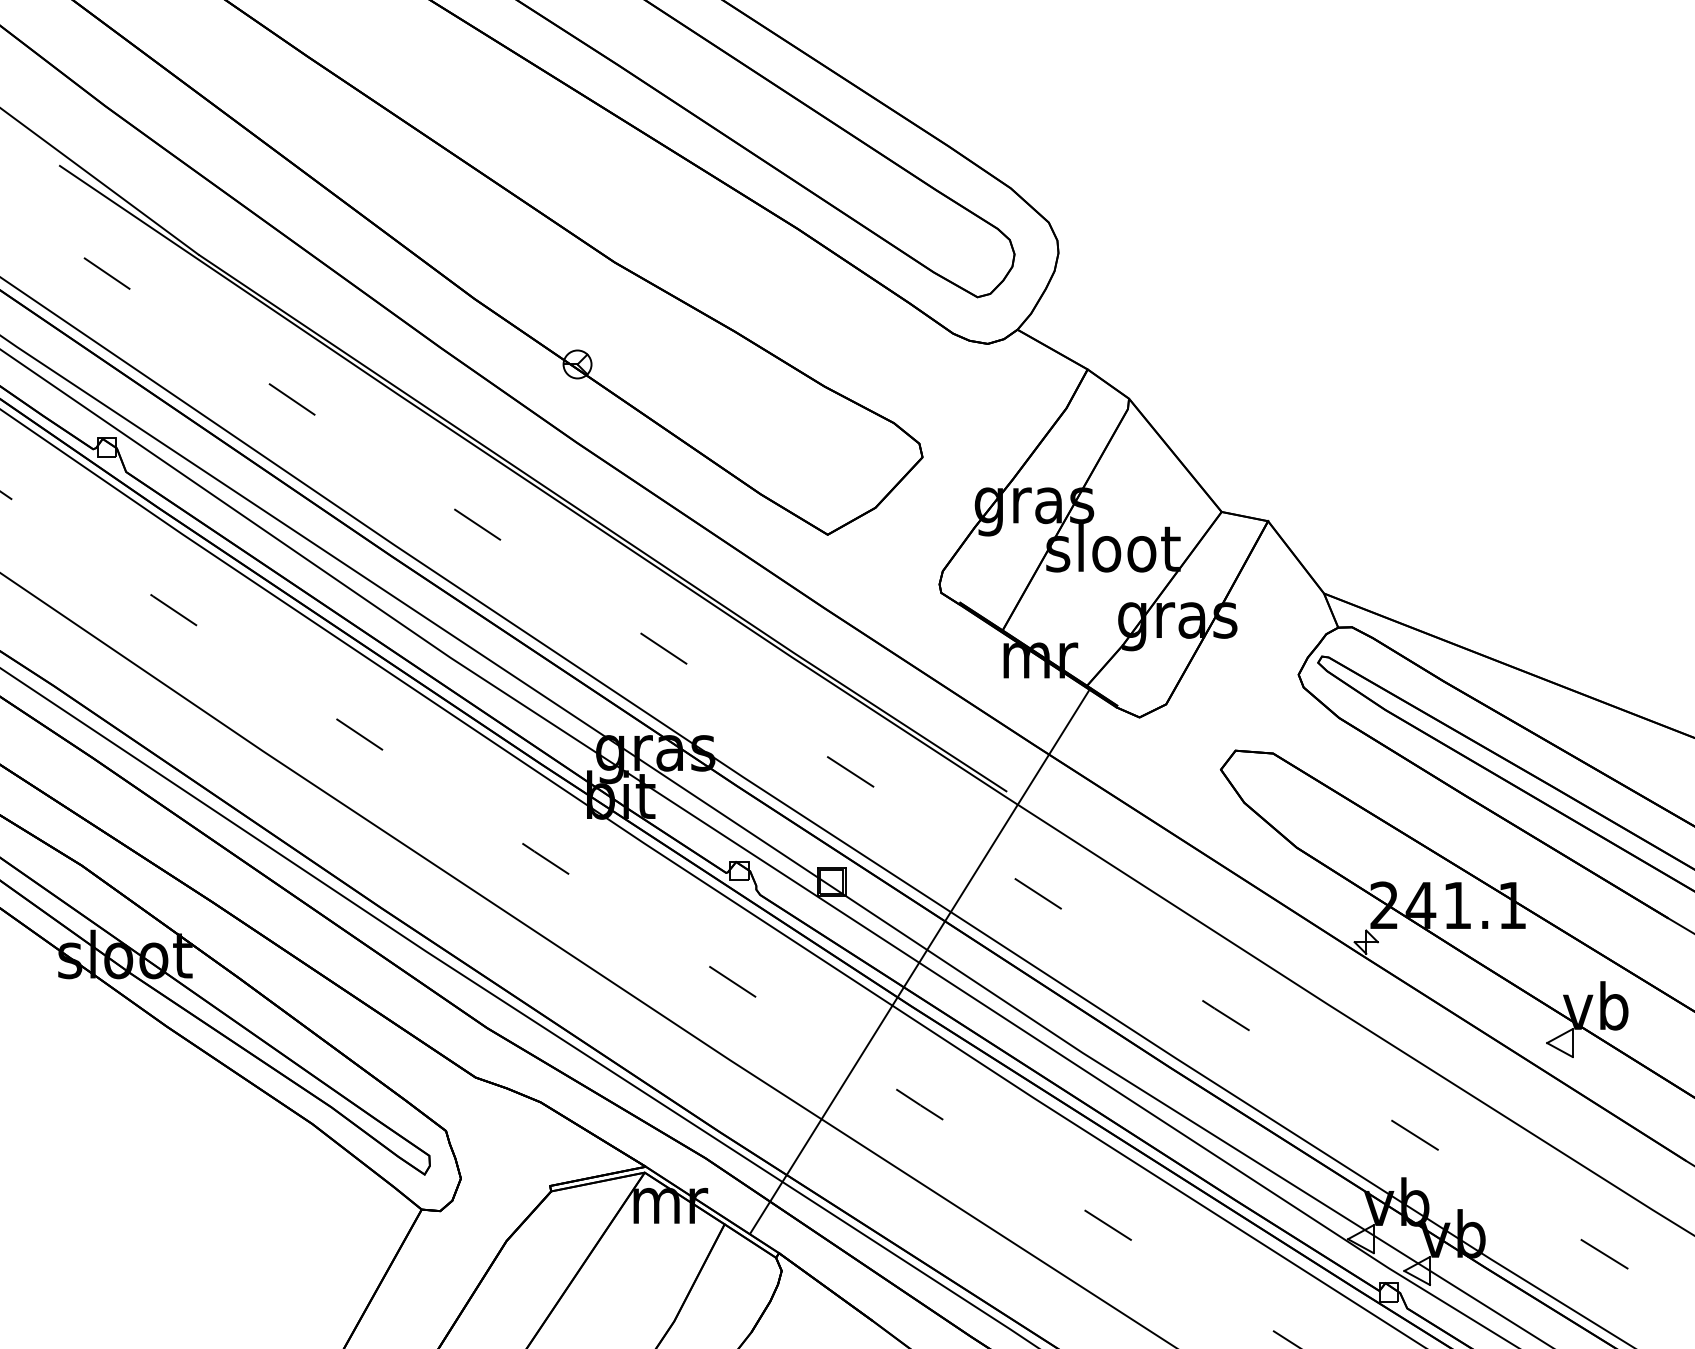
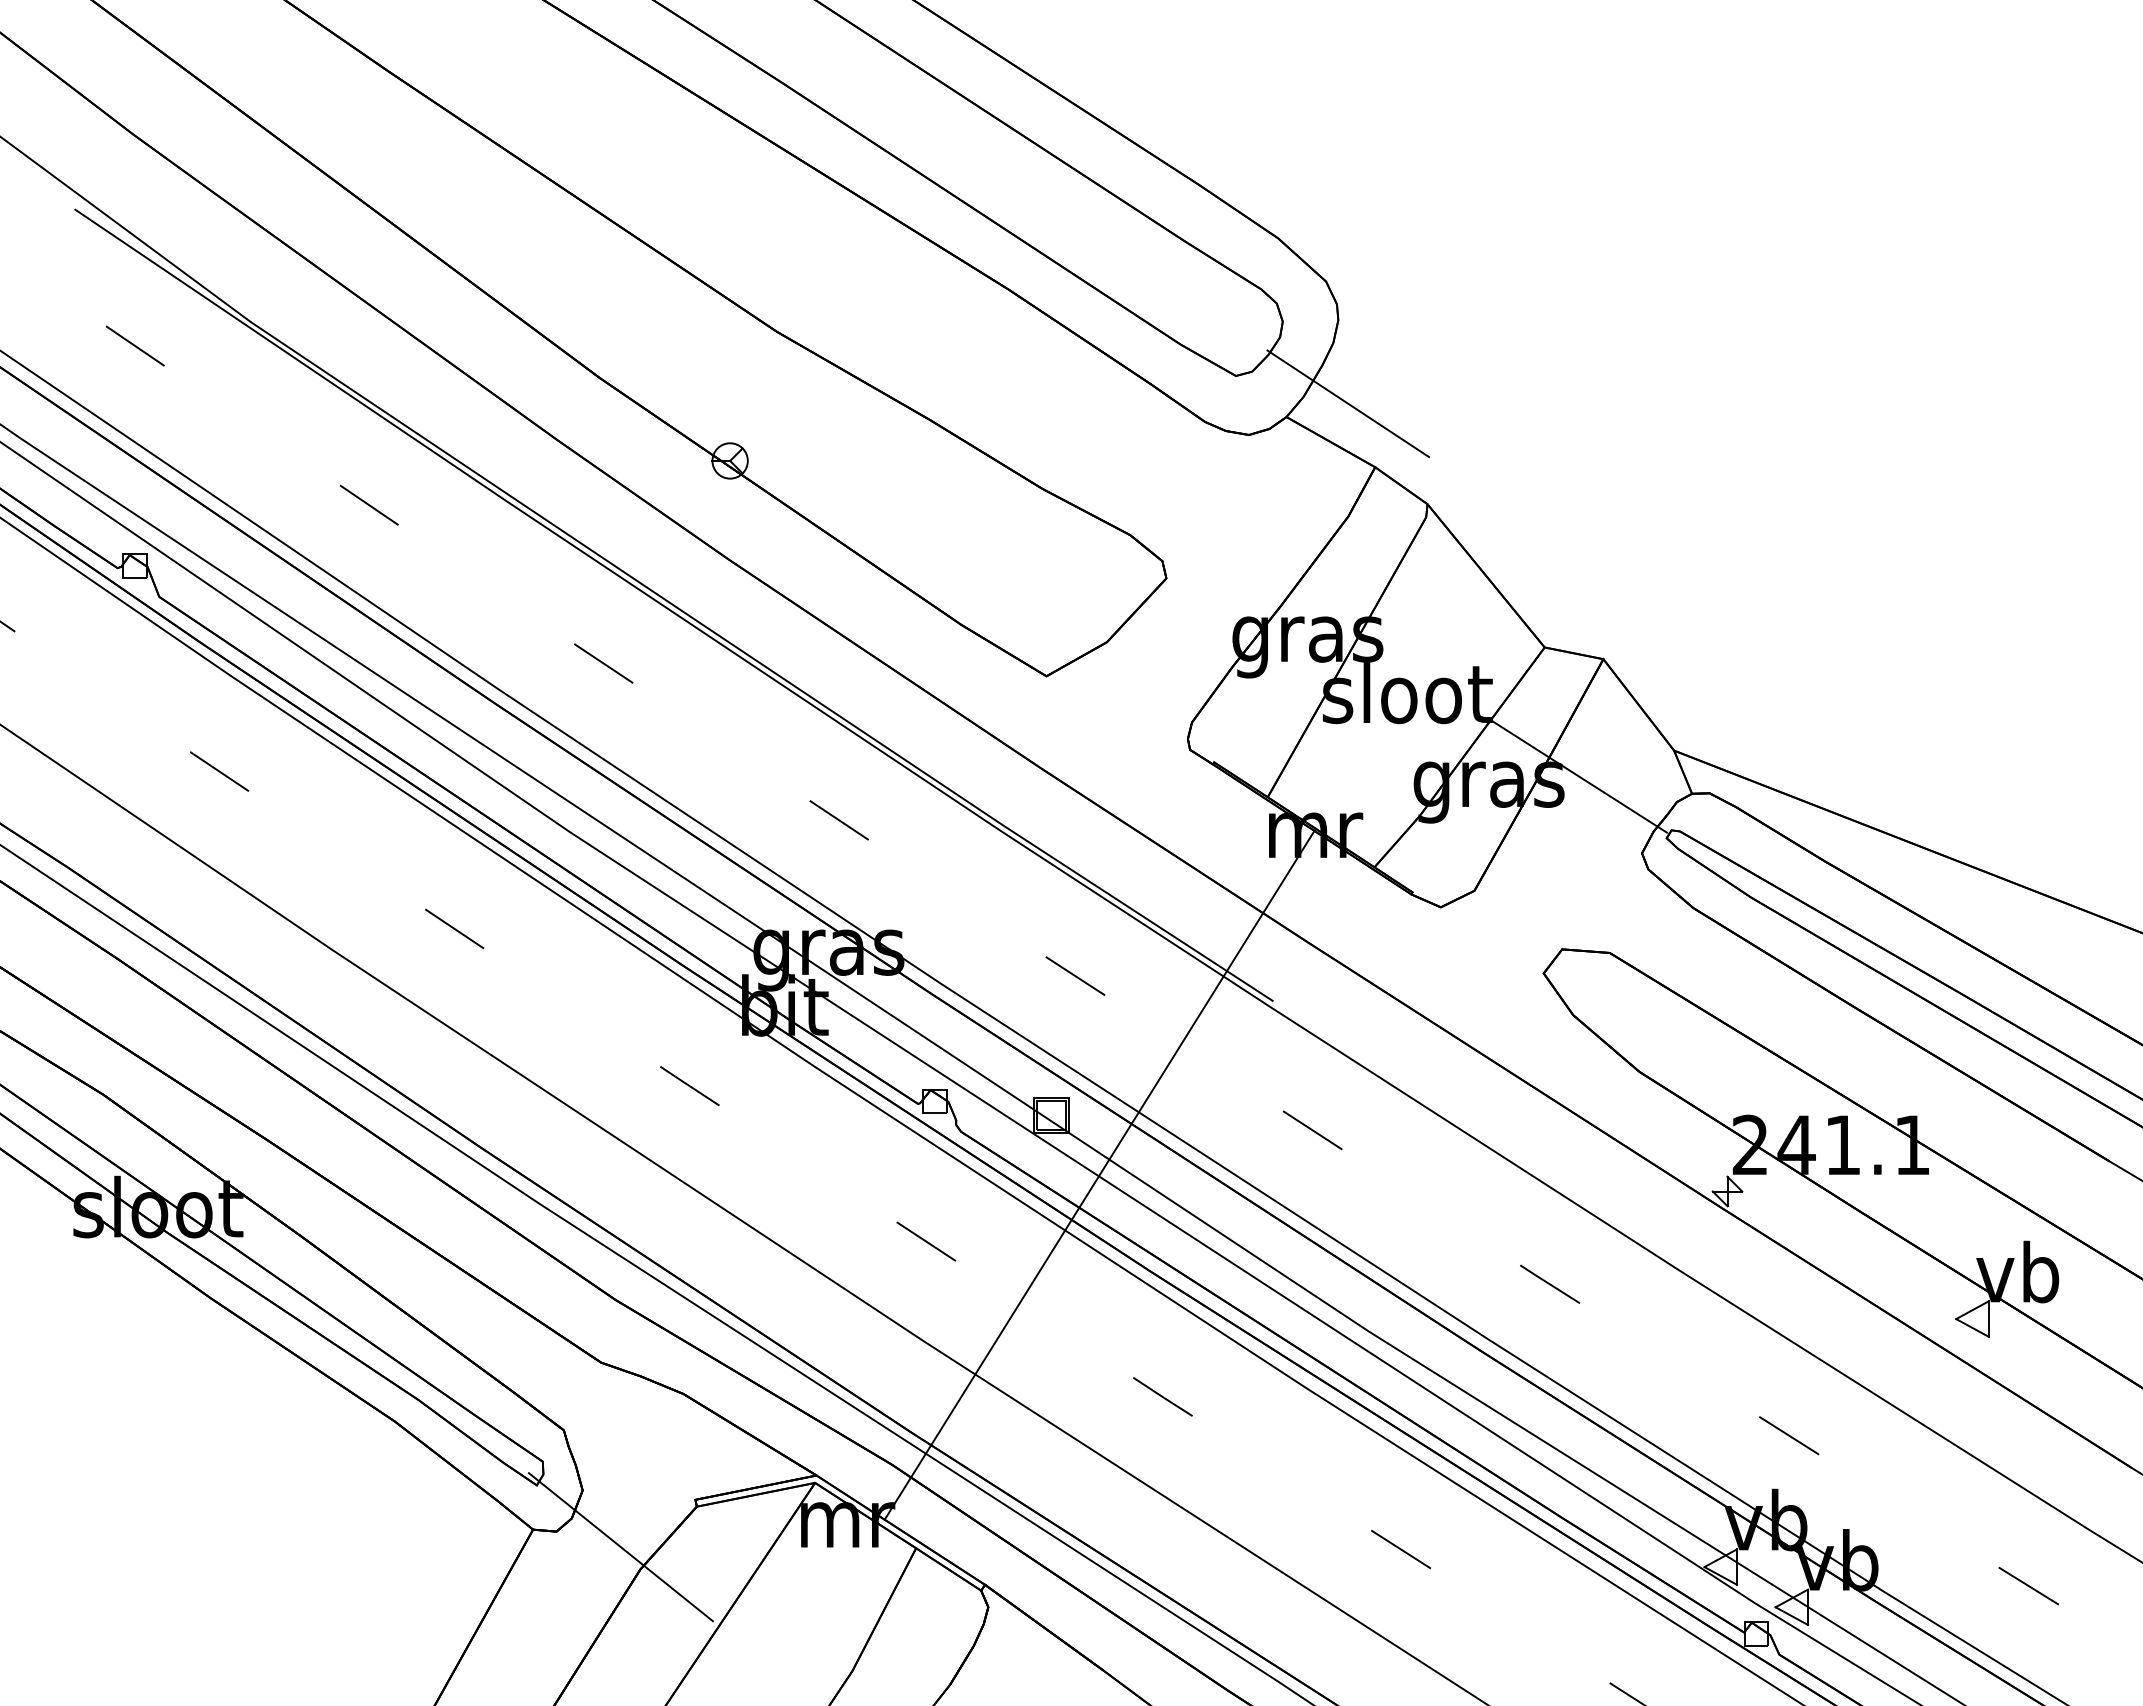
line: (1066, 319) -> (1348, 403), added
line: (1248, 614) -> (1578, 776), added
line: (920, 960) -> (1099, 1174), moved
line: (490, 1223) -> (620, 1547), added

